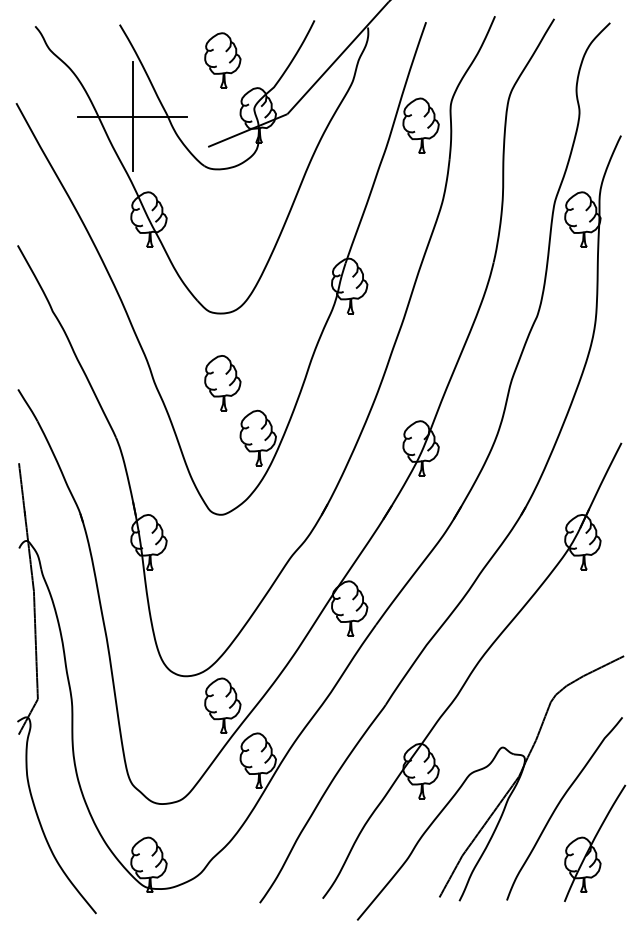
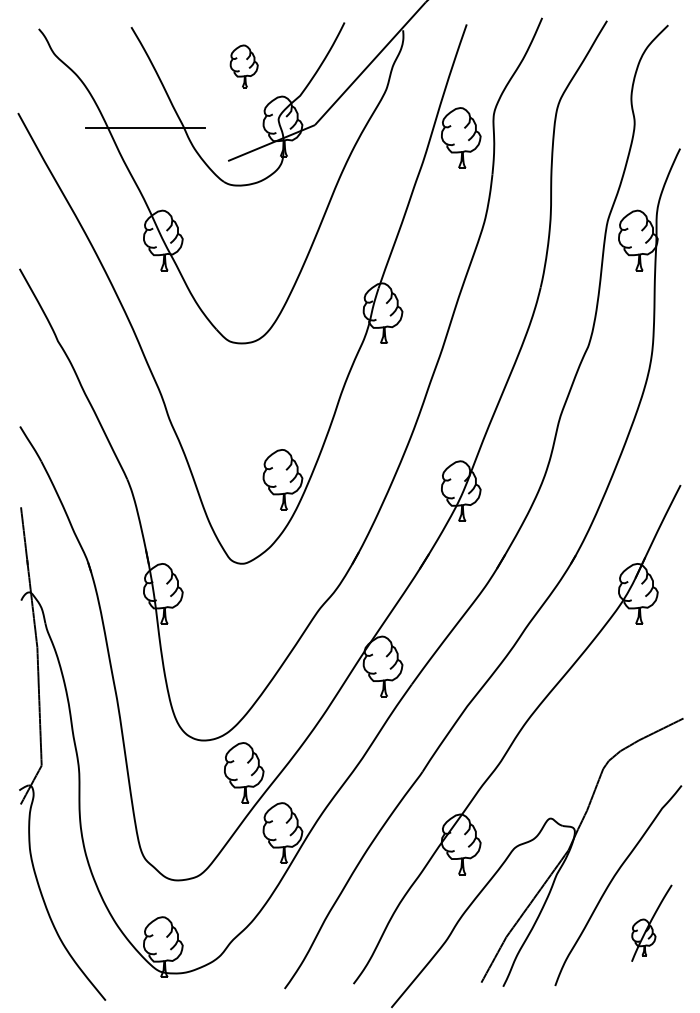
part: (222, 60) -> (243, 66), size x0.7
line: (132, 116) -> (145, 127), removed
part: (222, 383) -> (243, 420), removed
part: (595, 842) -> (652, 922), size x0.6

